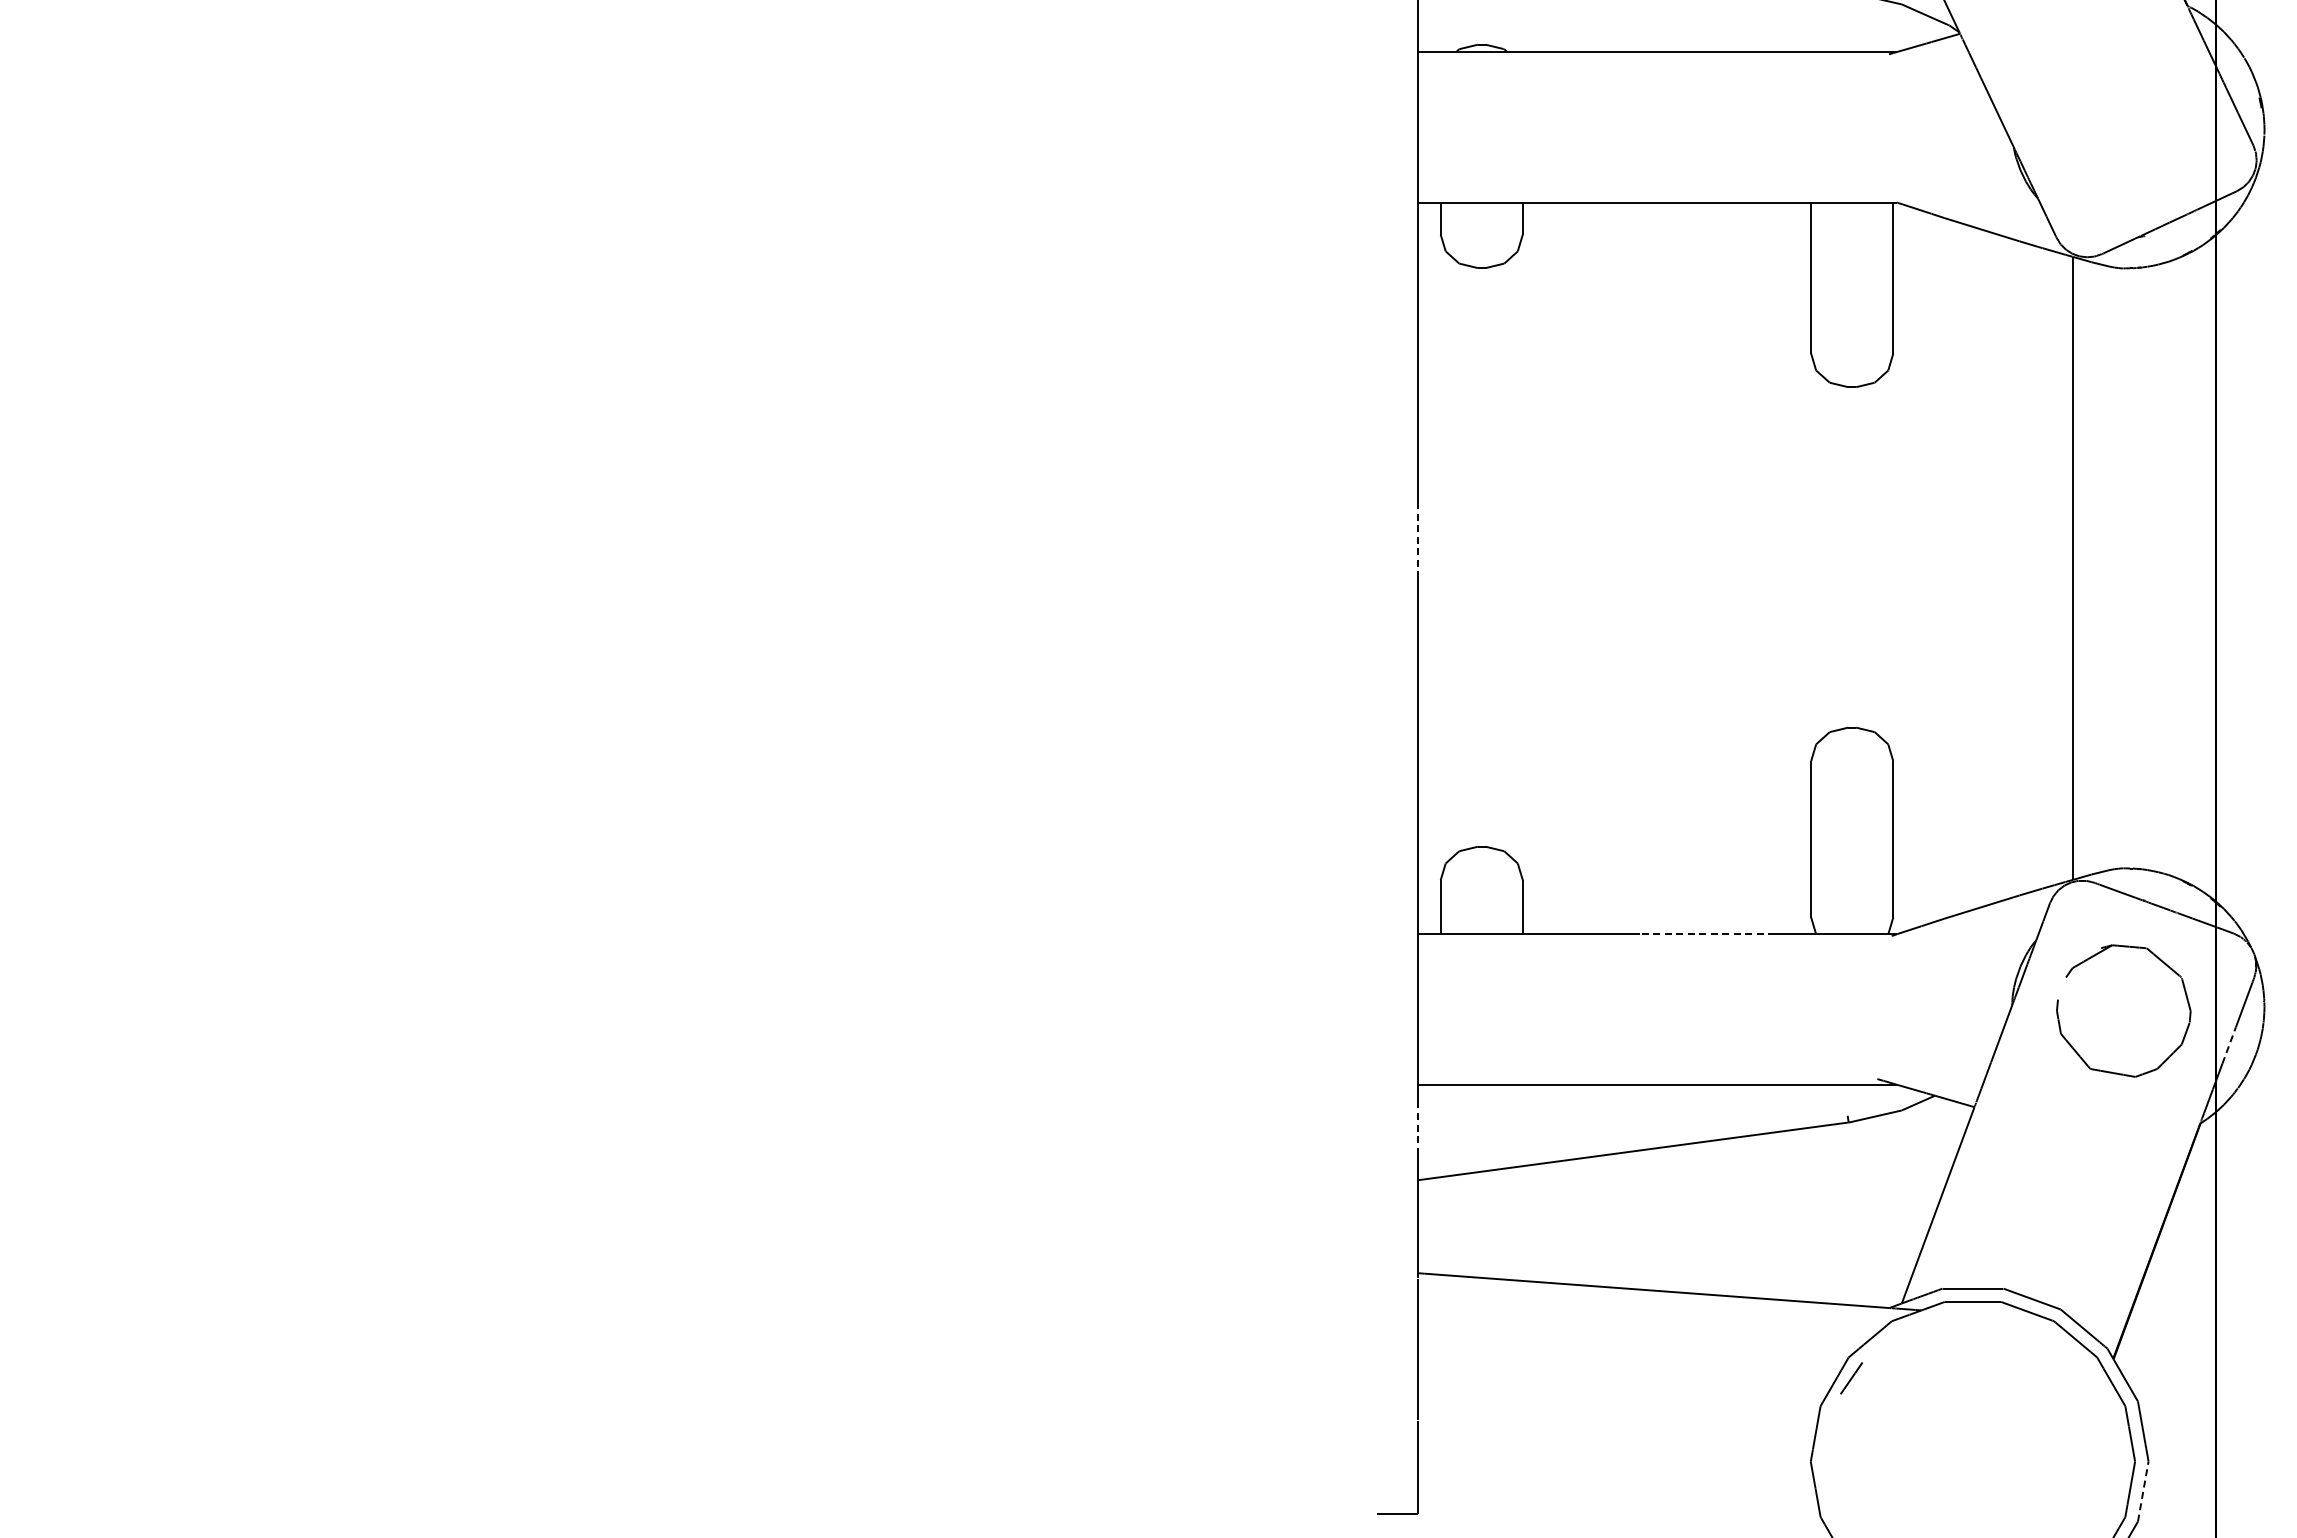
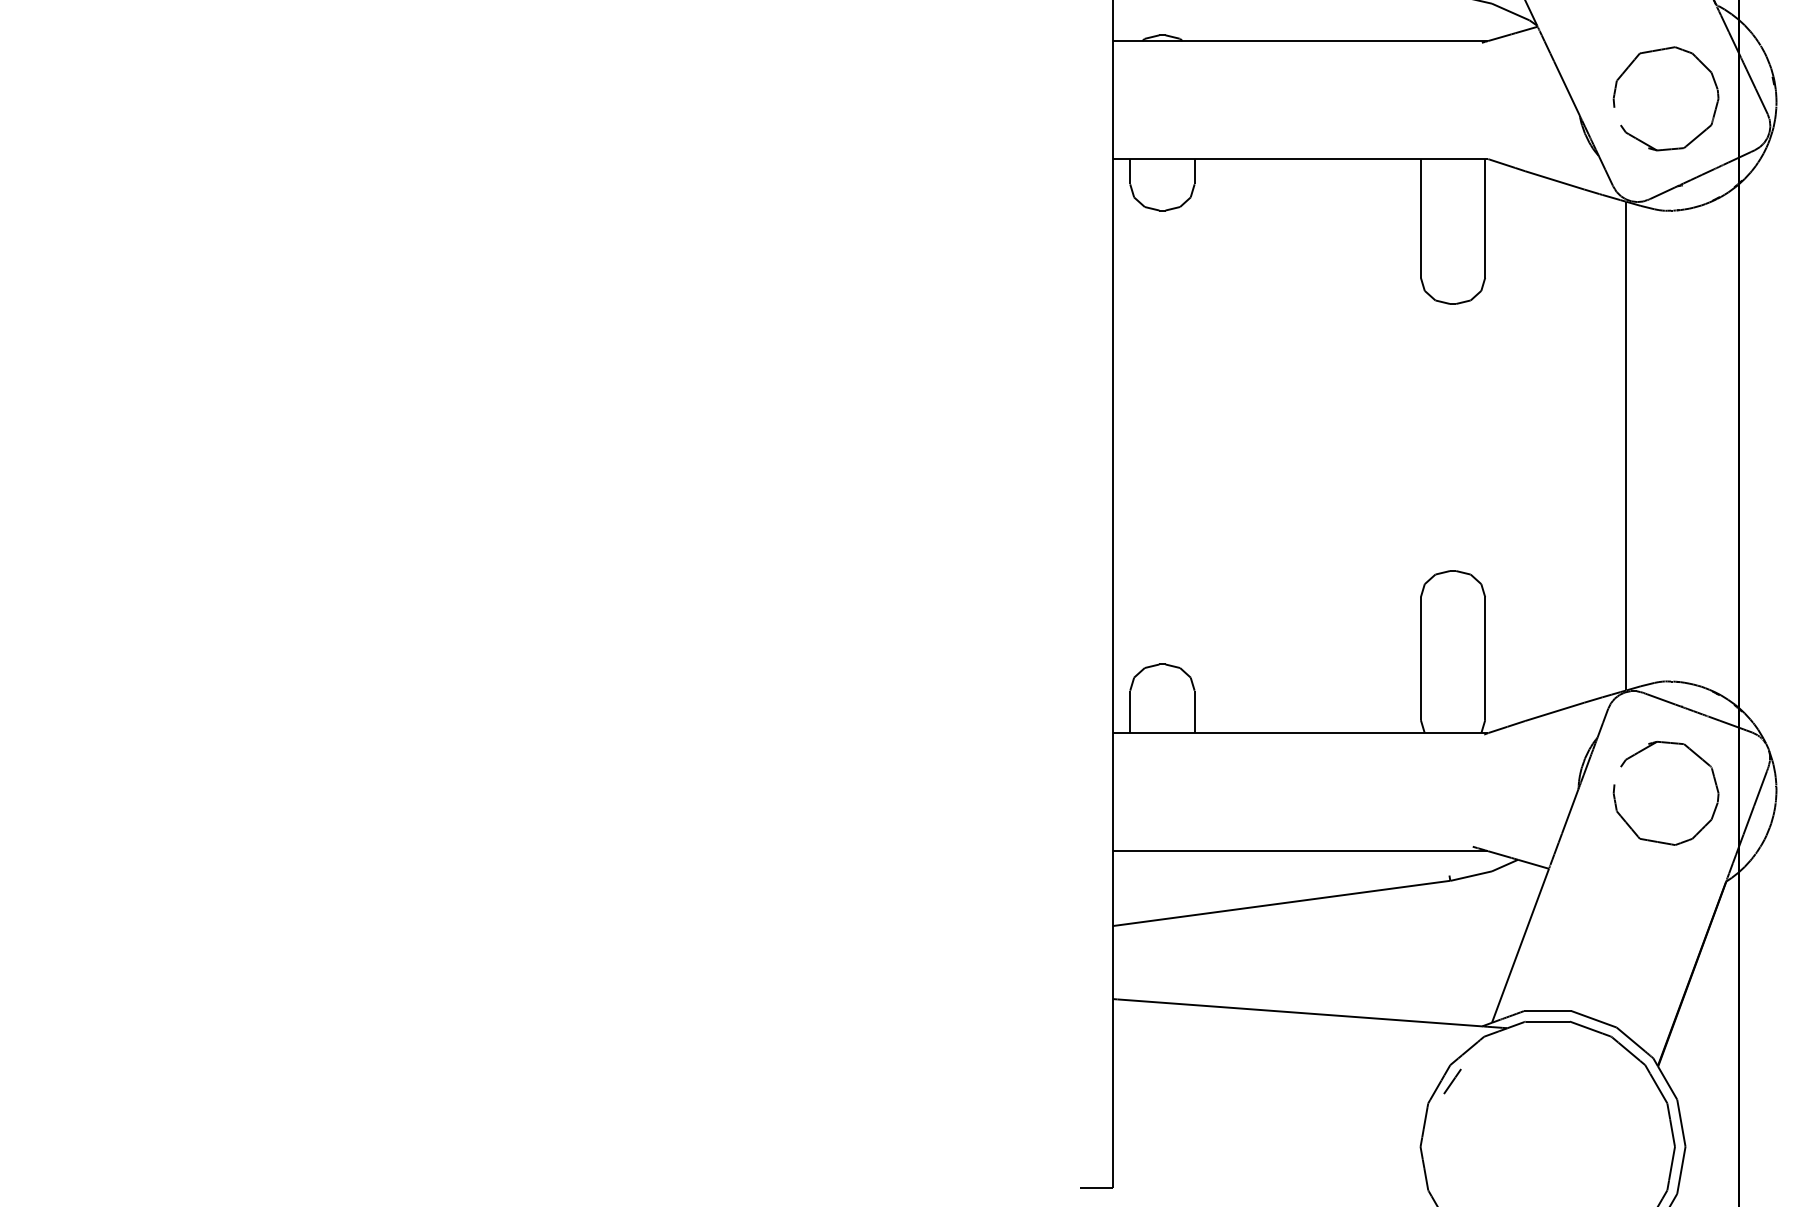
part: (2075, 87) -> (1628, 68), added
line: (1418, 540) -> (1112, 424), dashed -> solid
line: (1707, 934) -> (1339, 733), dashed -> solid
line: (2229, 1045) -> (1749, 820), dashed -> solid
line: (1418, 1127) -> (1112, 884), dashed -> solid
line: (2143, 1491) -> (1681, 1170), dashed -> solid

